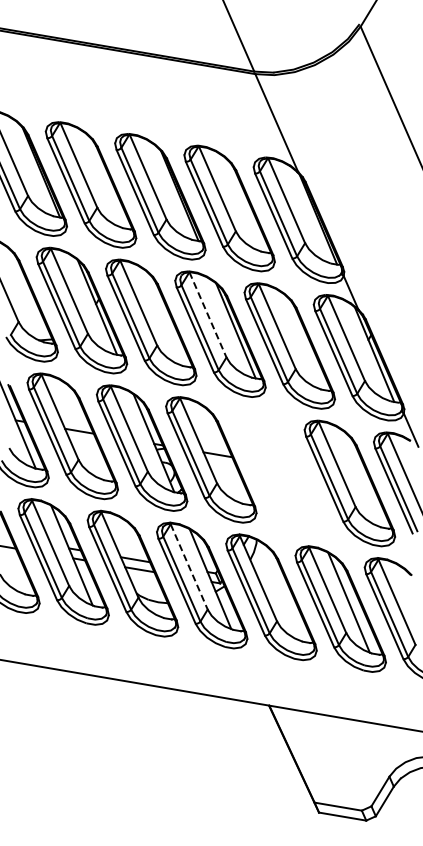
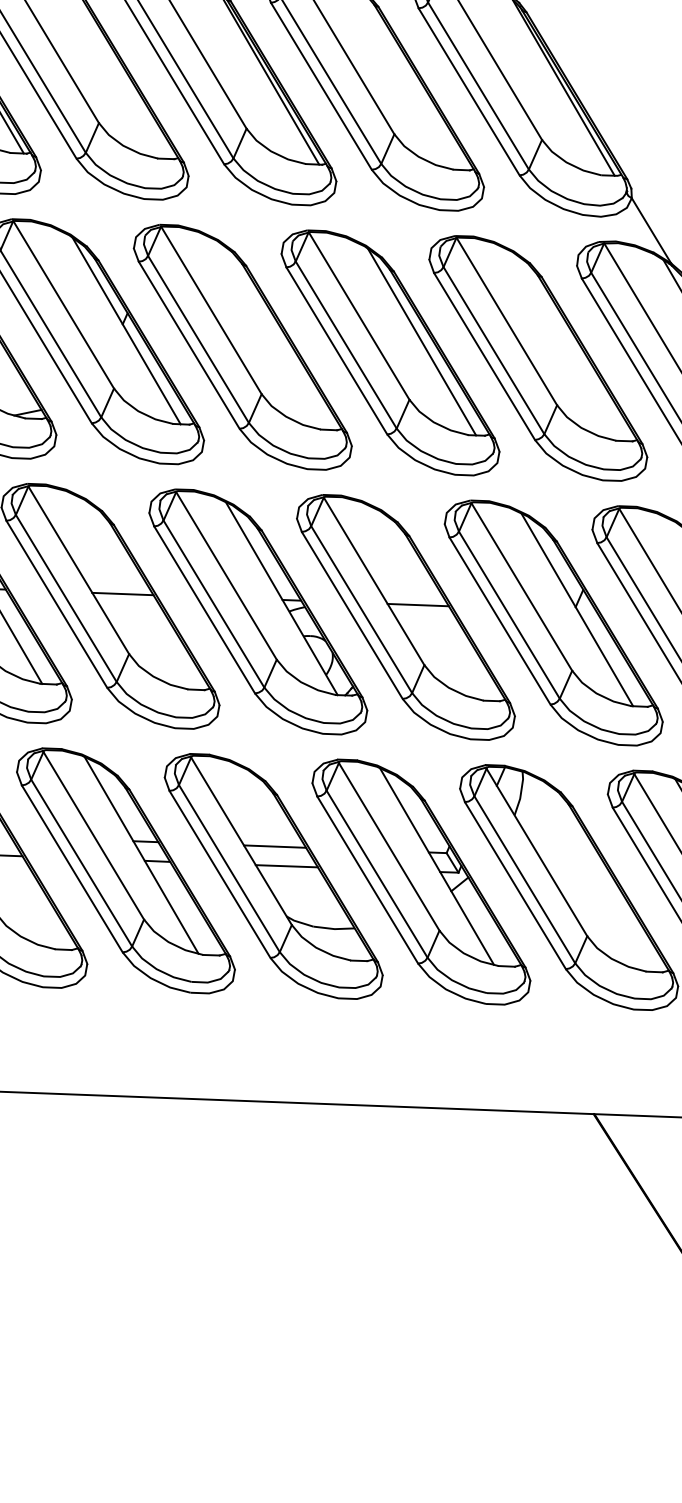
line: (208, 315) -> (360, 317), dashed -> solid
part: (280, 471) -> (553, 622), added
line: (189, 567) -> (389, 847), dashed -> solid

